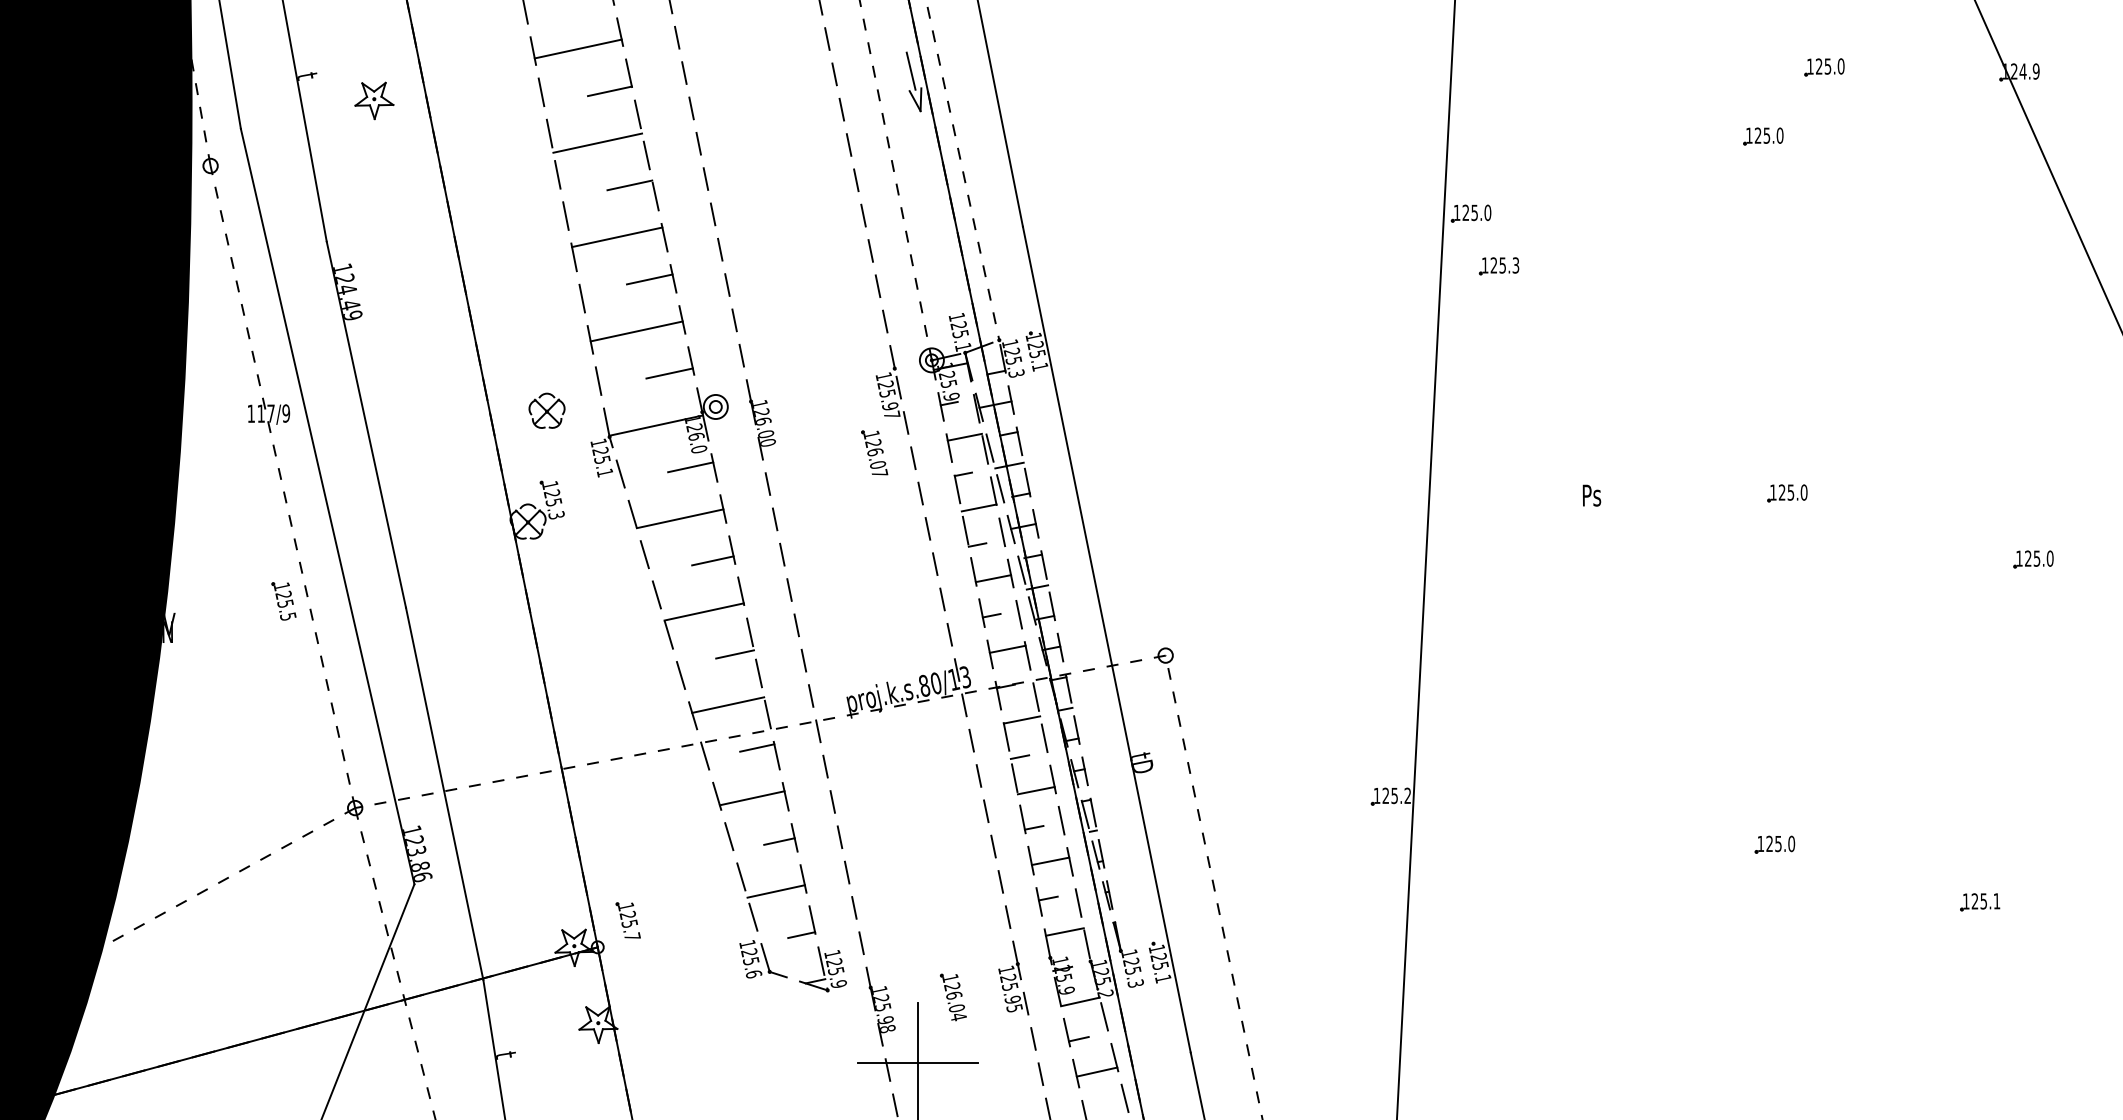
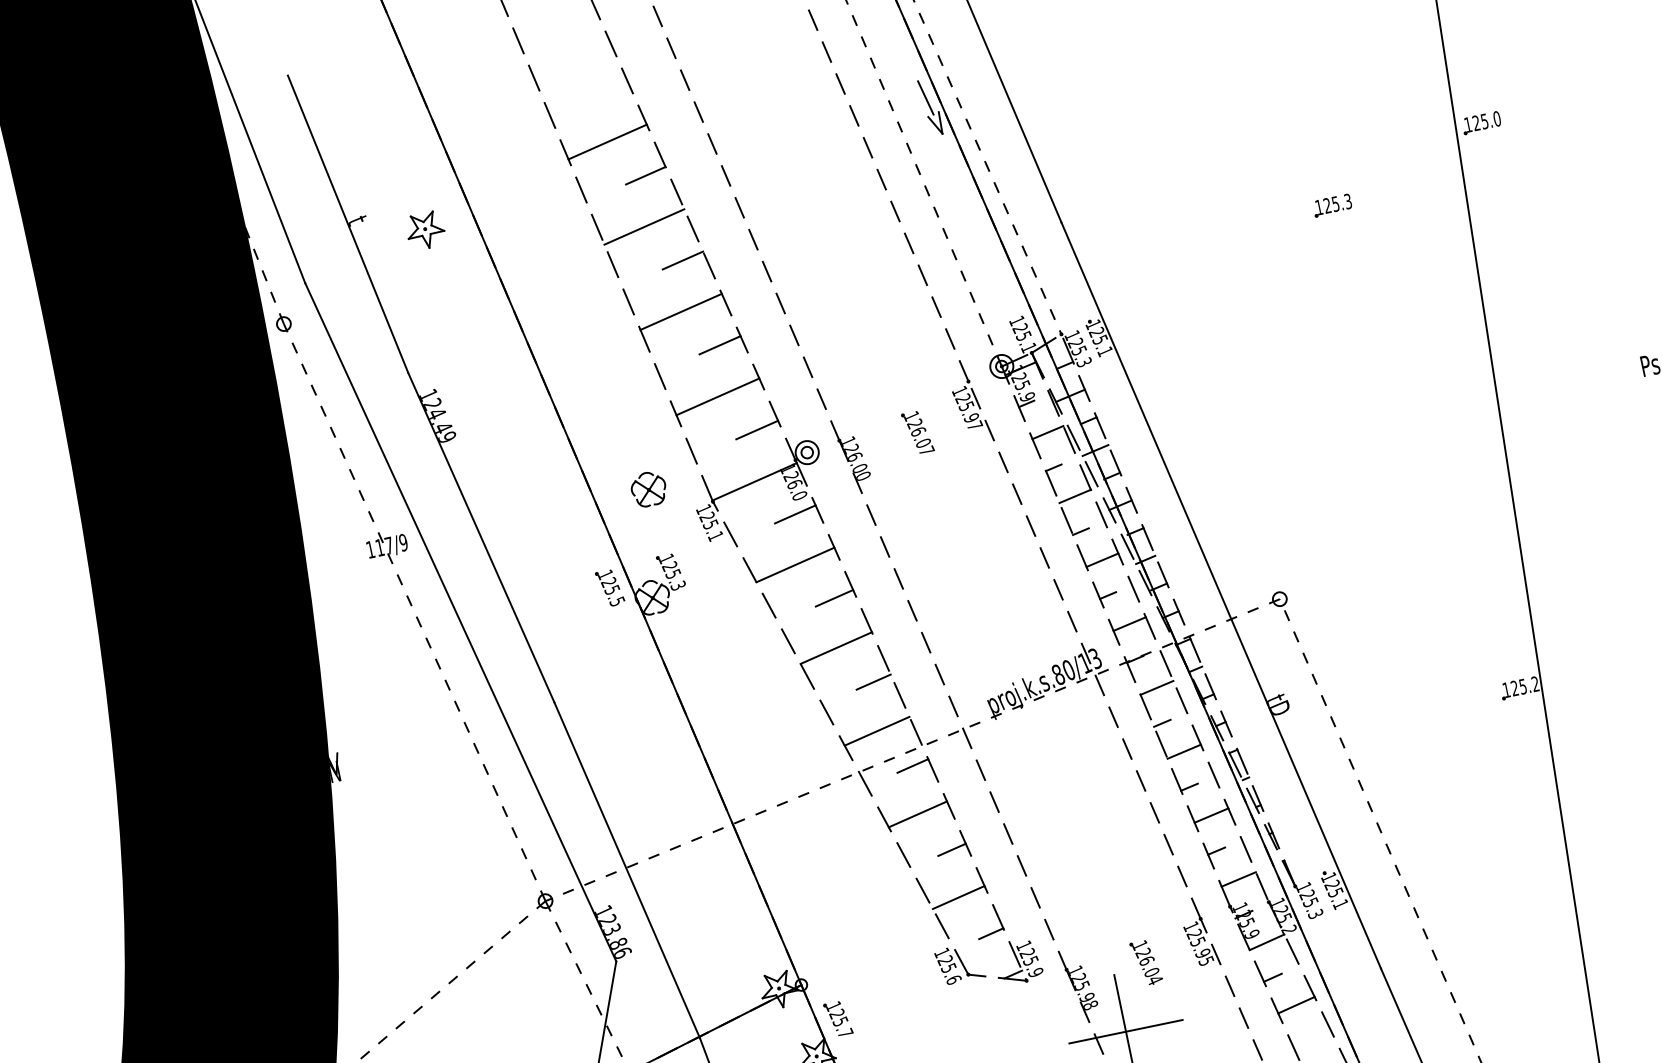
part: (1498, 266) -> (1331, 205), moved
part: (874, 452) -> (917, 432), moved
part: (283, 601) -> (609, 588), moved
part: (627, 920) -> (837, 1019), moved

